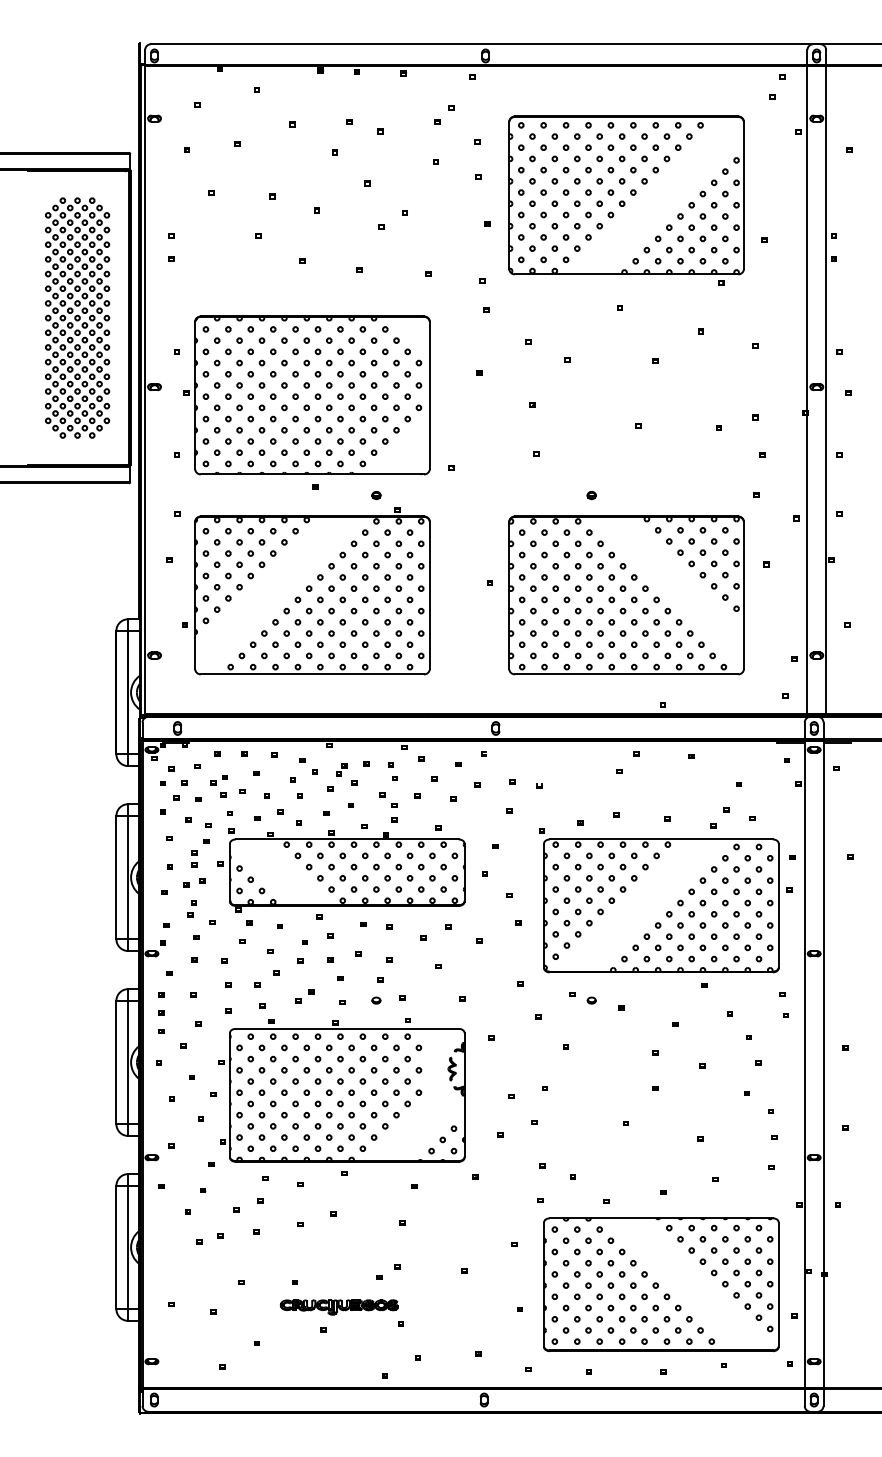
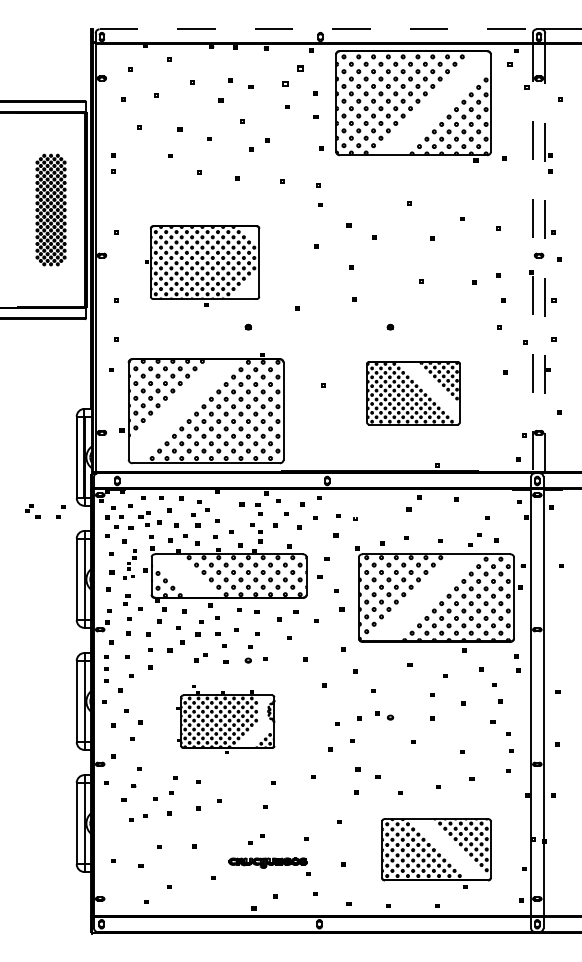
line: (485, 44) -> (320, 29), solid -> dashed
part: (444, 114) -> (293, 75), size x1.6
part: (626, 200) -> (413, 106), moved
part: (76, 317) -> (50, 209), size x0.7
line: (806, 389) -> (532, 257), solid -> dashed
line: (826, 389) -> (545, 257), solid -> dashed
part: (306, 402) -> (202, 265), size x0.7
part: (305, 591) -> (201, 408), moved
part: (626, 595) -> (413, 393), size x0.6
part: (91, 774) -> (60, 511), added
part: (346, 774) -> (32, 511), moved
part: (197, 855) -> (130, 564), size x0.7
part: (582, 997) -> (384, 715), moved
part: (341, 1089) -> (225, 719), size x0.6
part: (661, 1292) -> (436, 853), size x0.7
part: (341, 1312) -> (269, 866), moved

